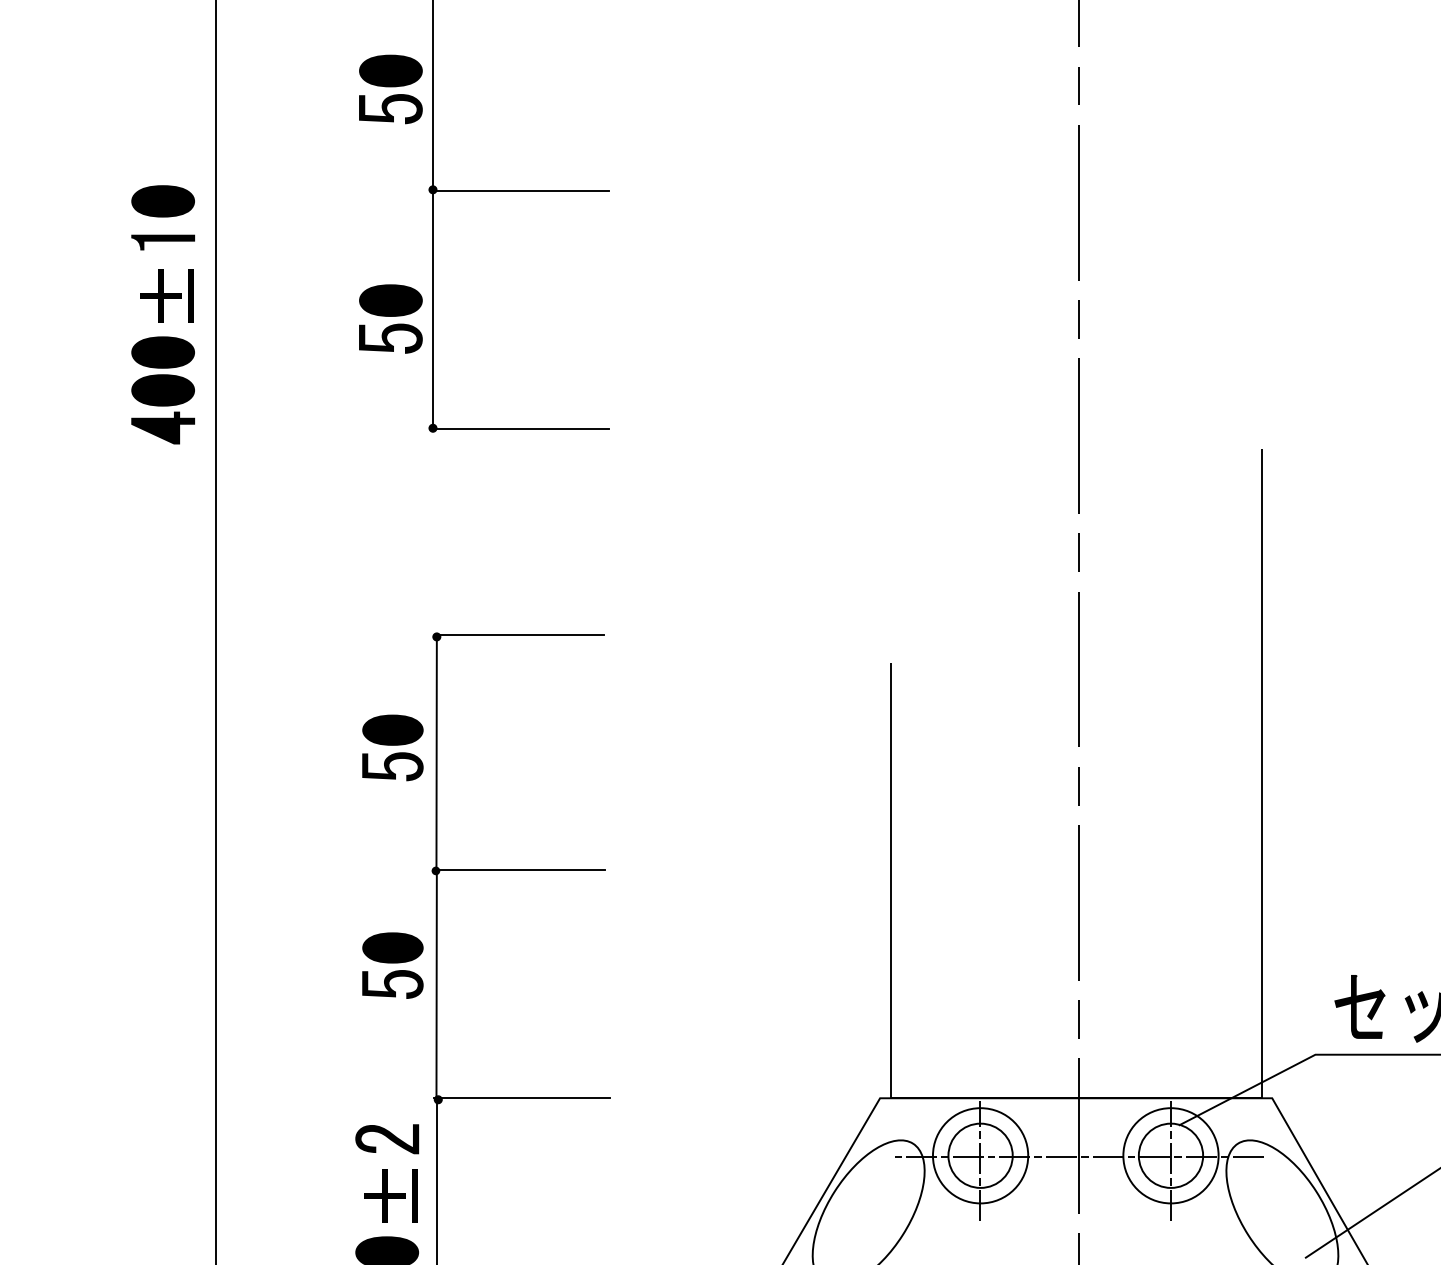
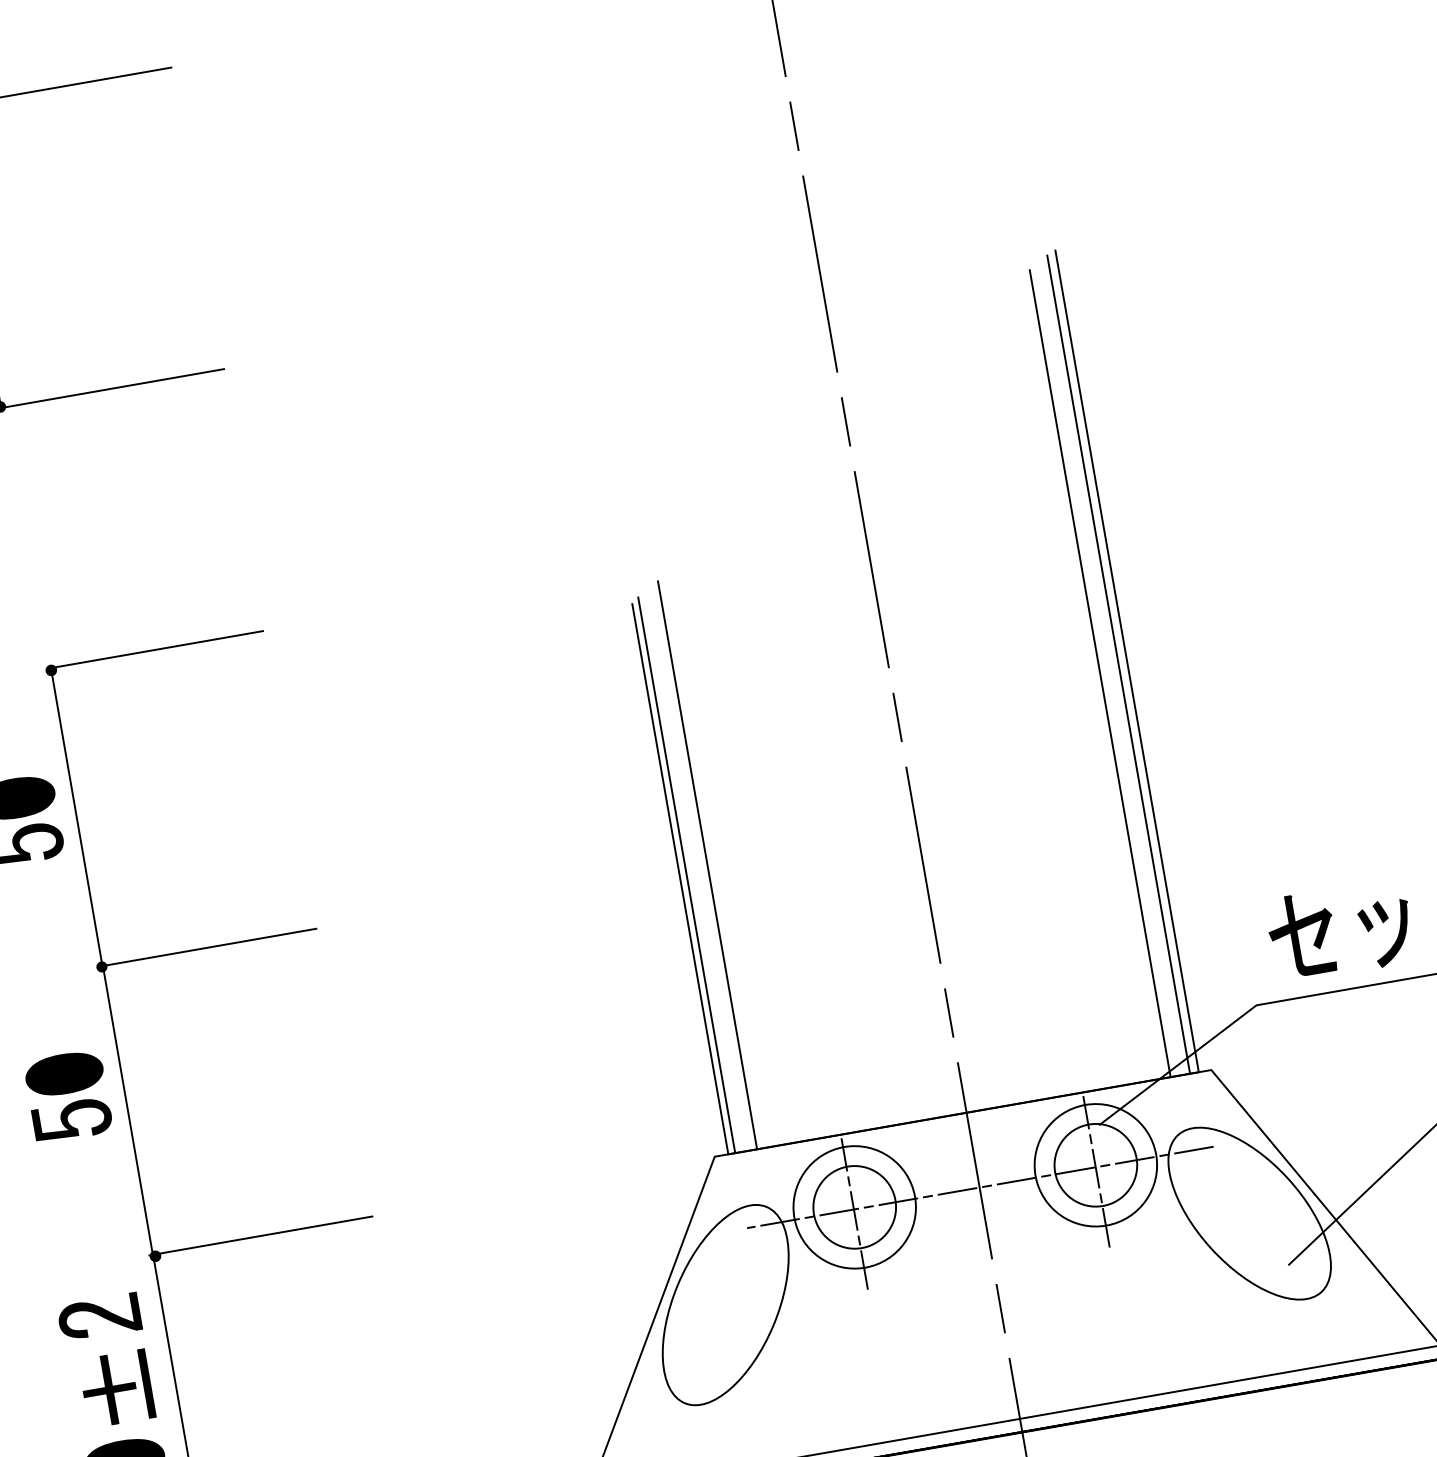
line: (1255, 775) -> (1118, 664), added
line: (1240, 779) -> (1100, 673), added
line: (913, 873) -> (707, 864), added
line: (896, 878) -> (686, 874), added

